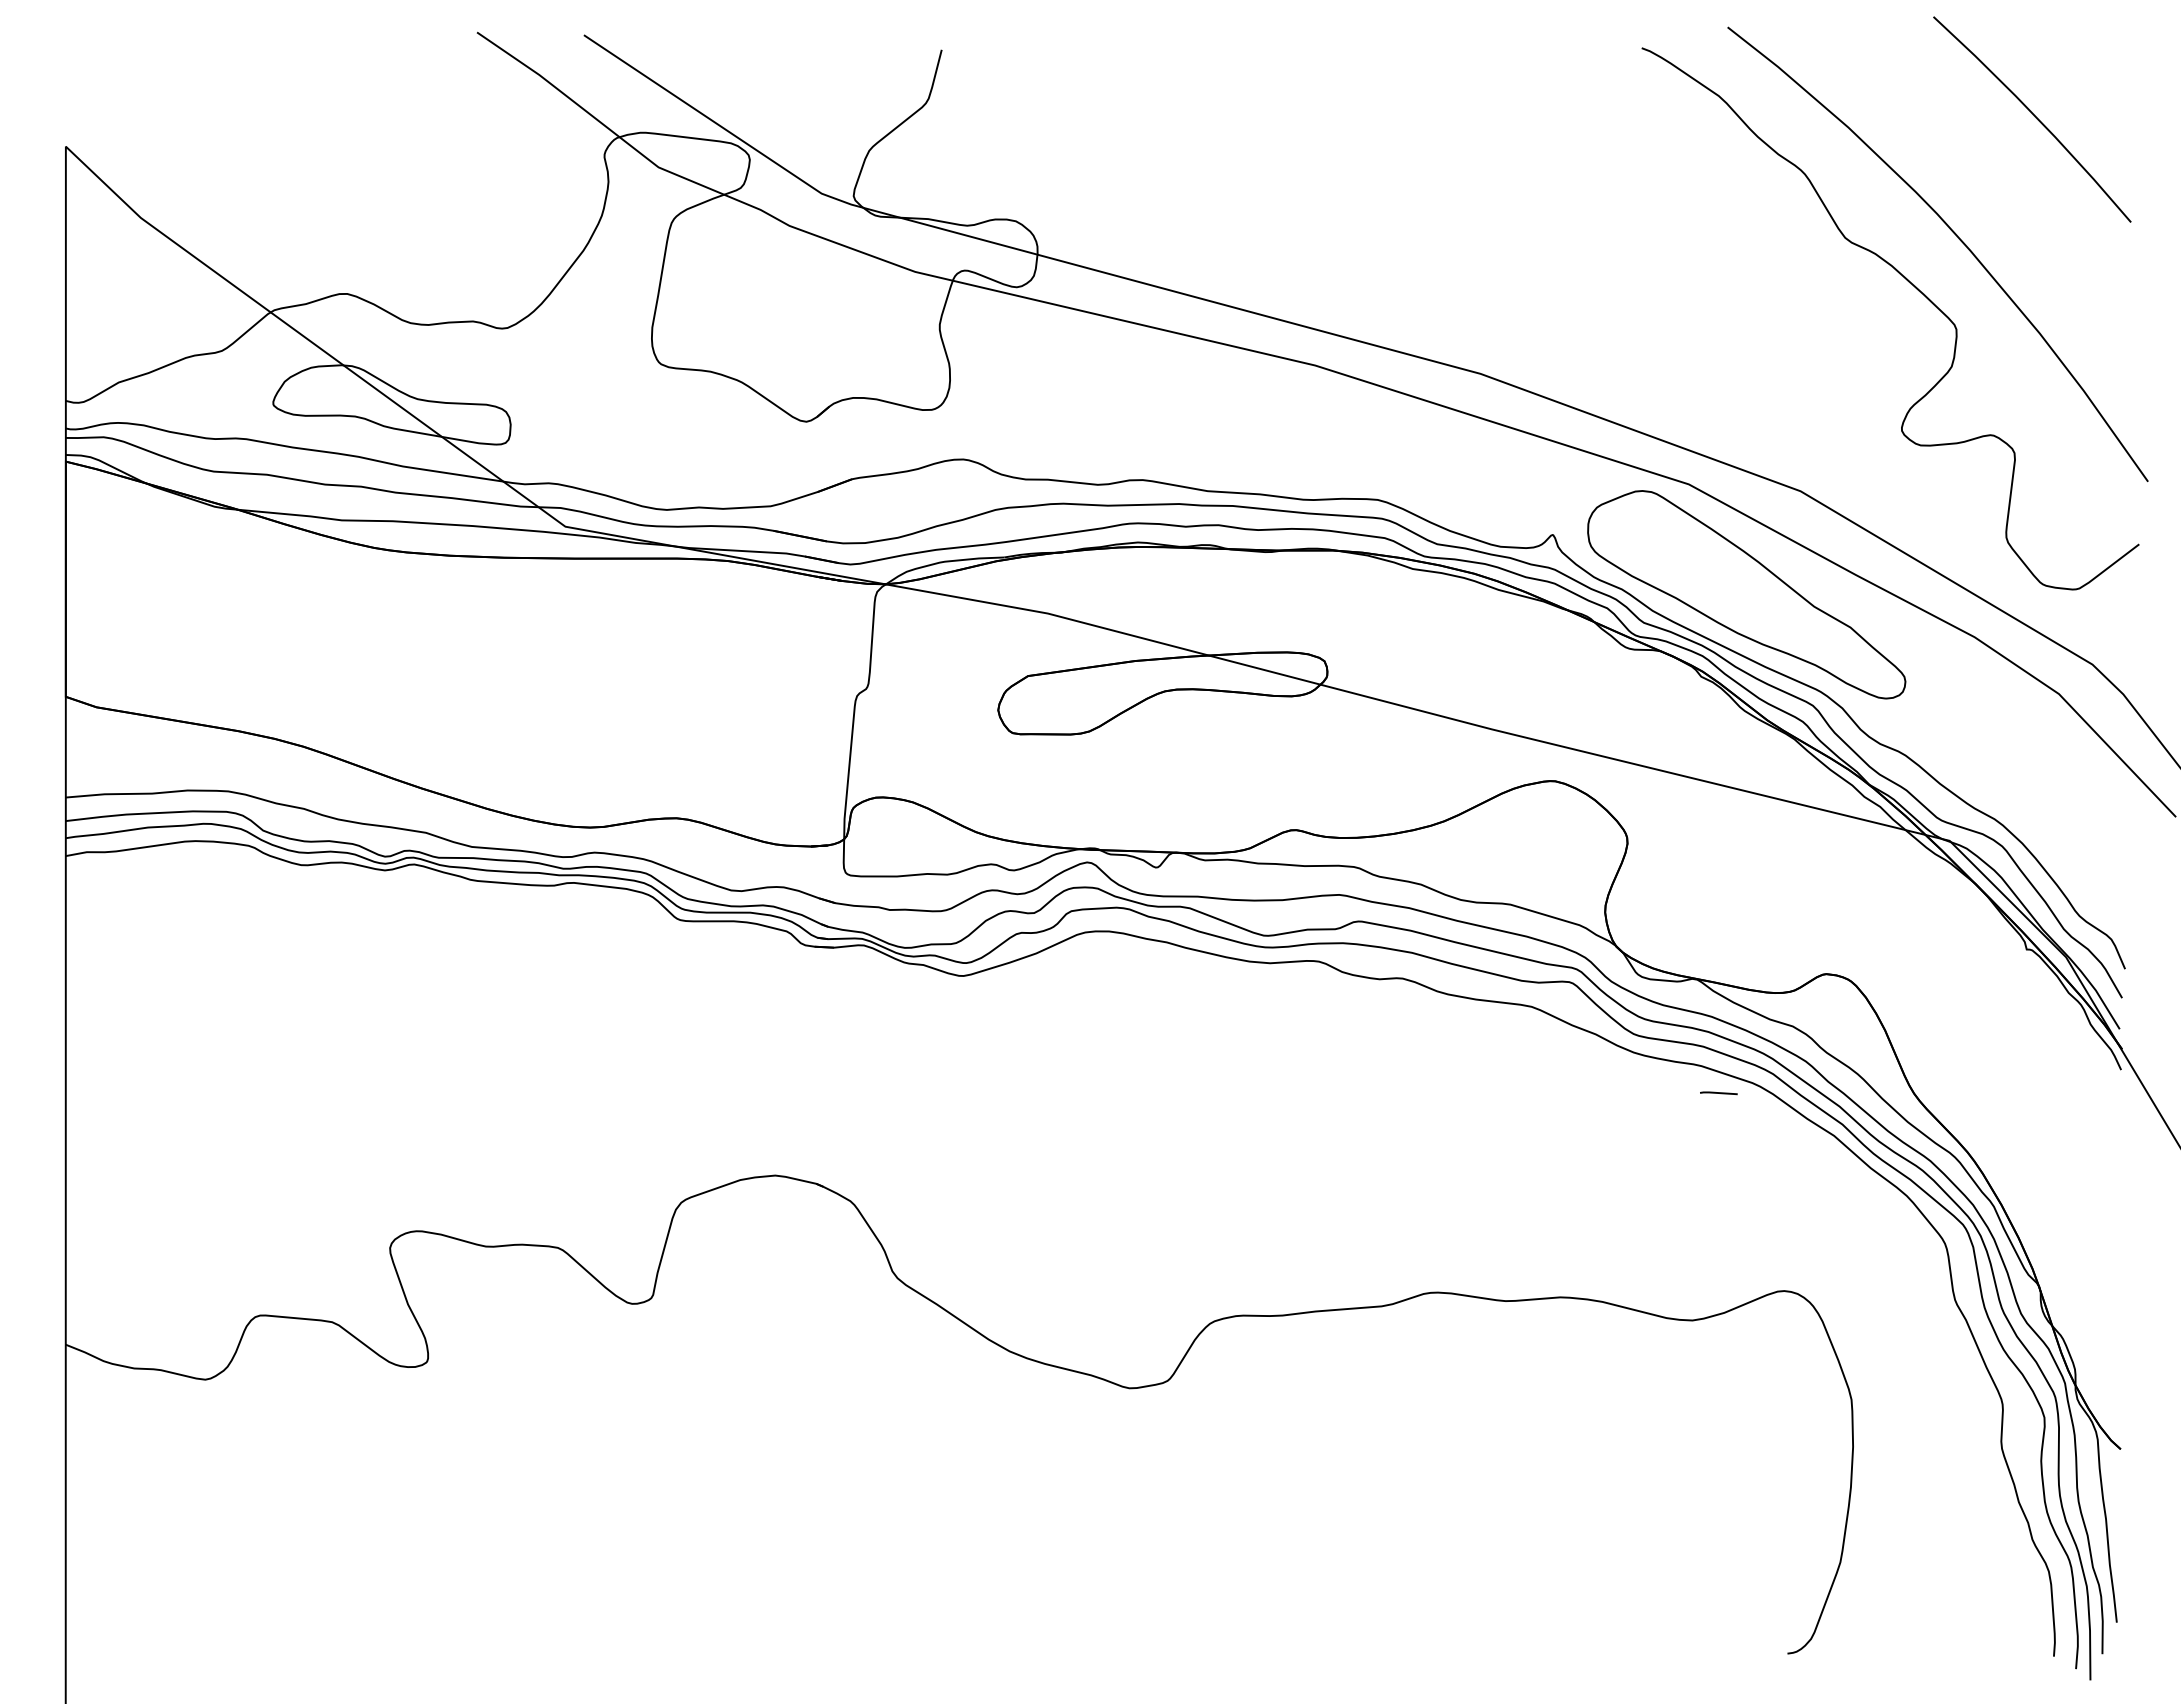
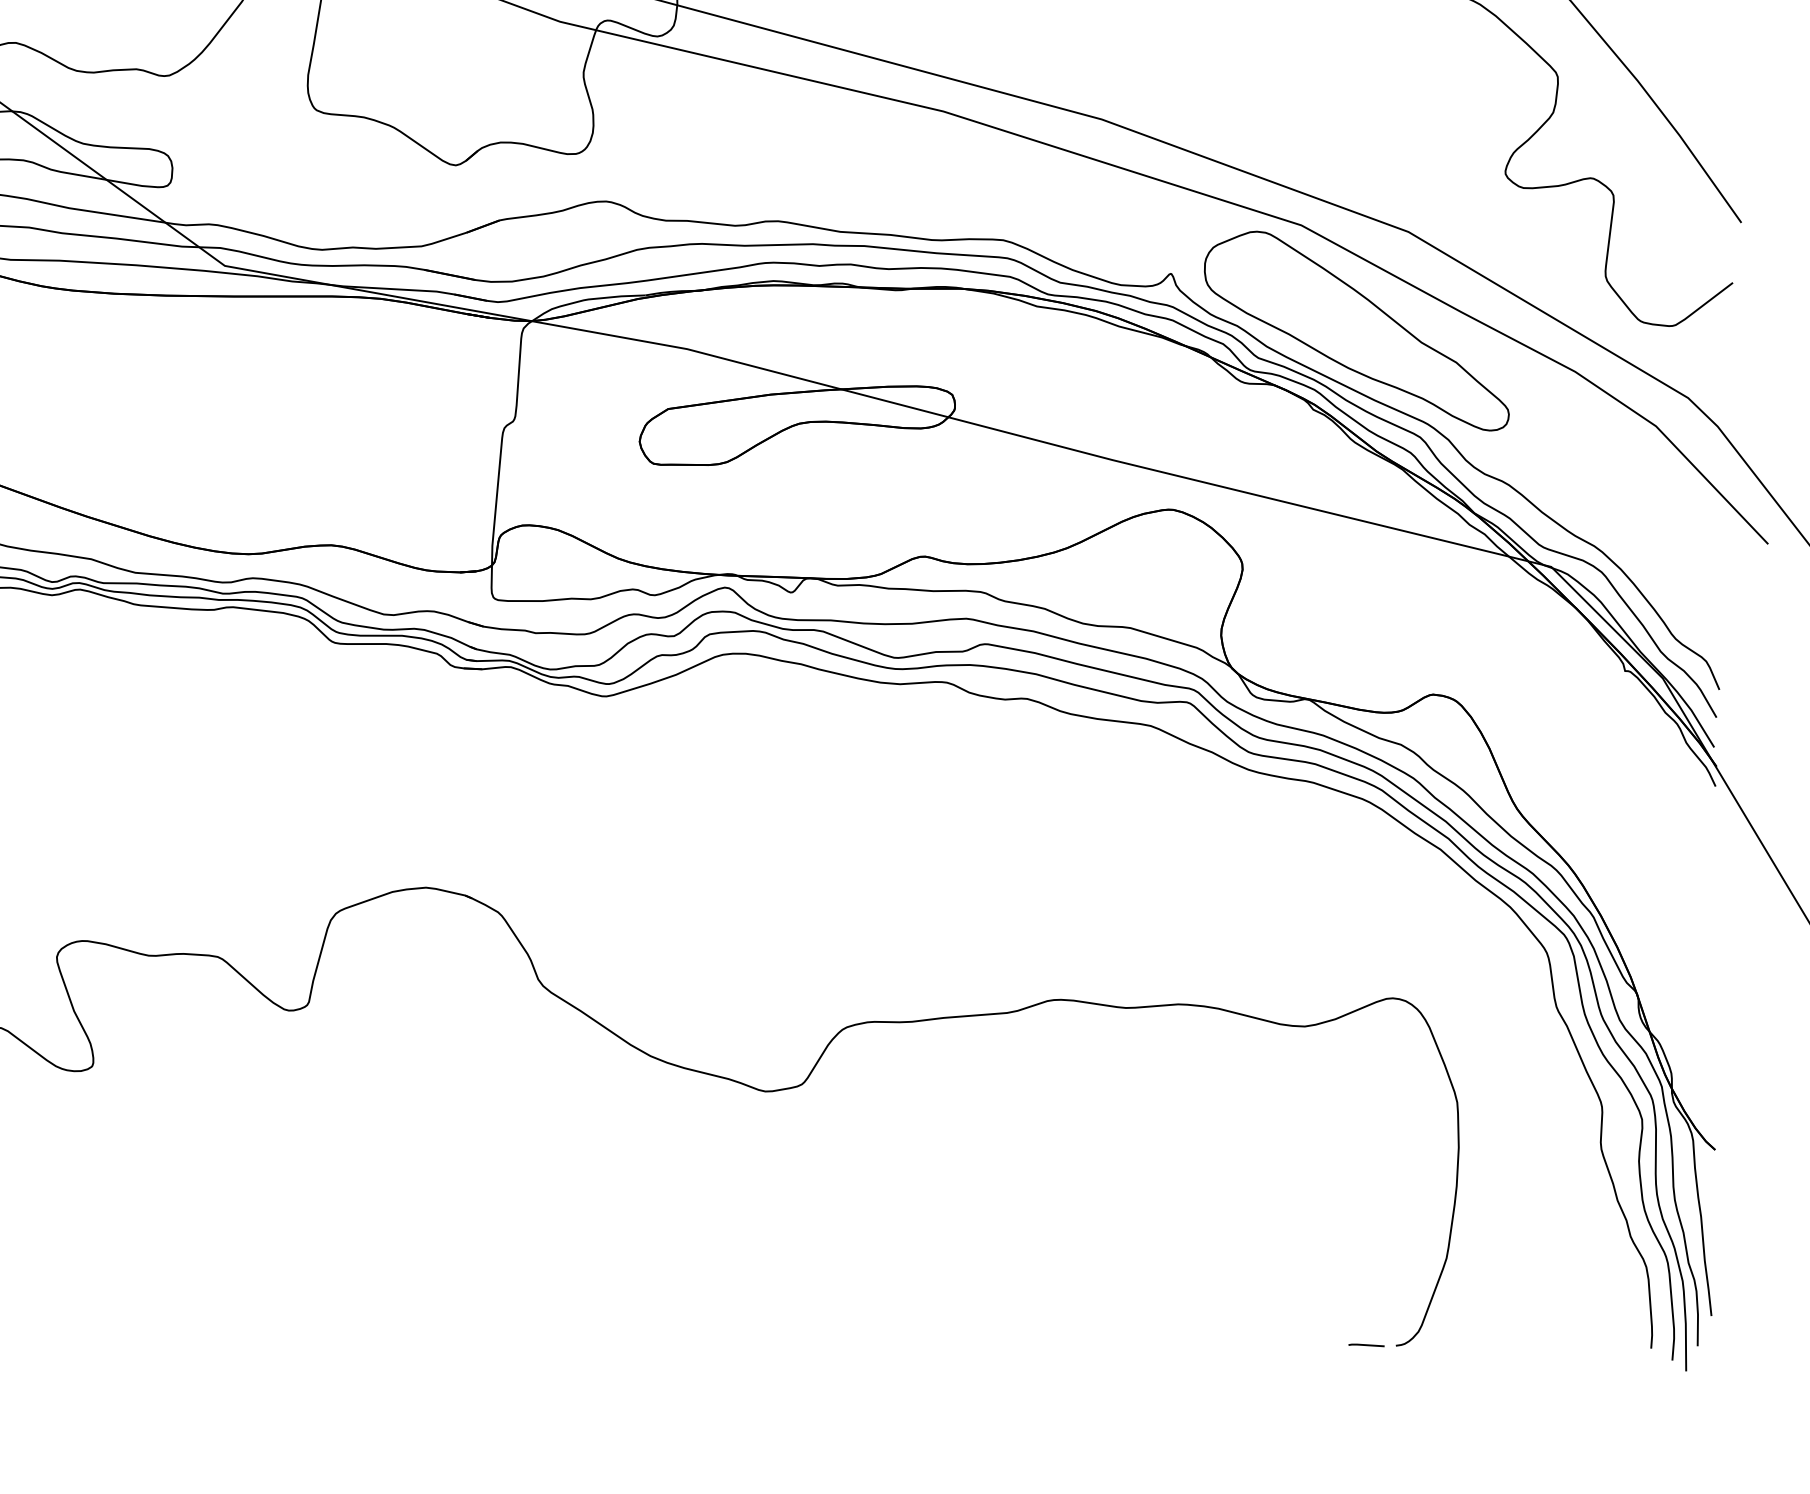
line: (1718, 1093) -> (1366, 1345), moved

